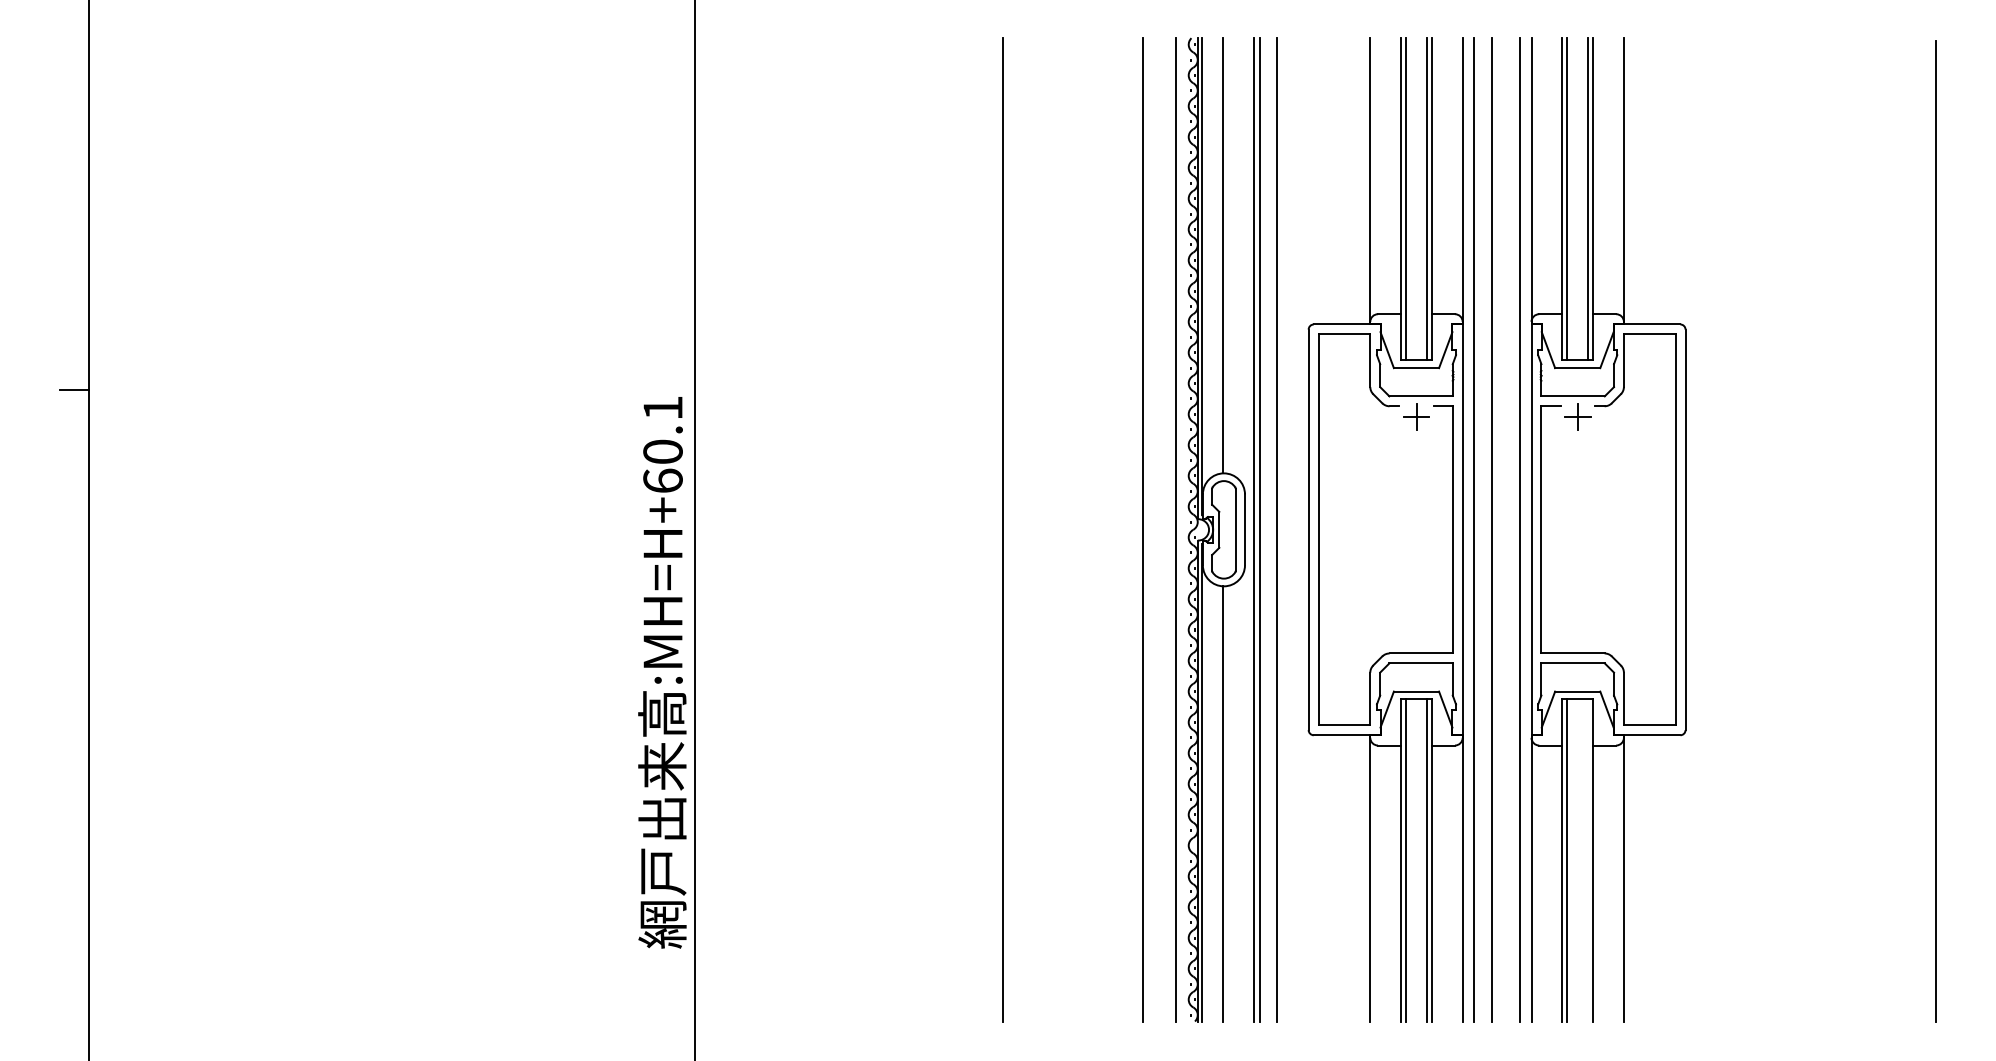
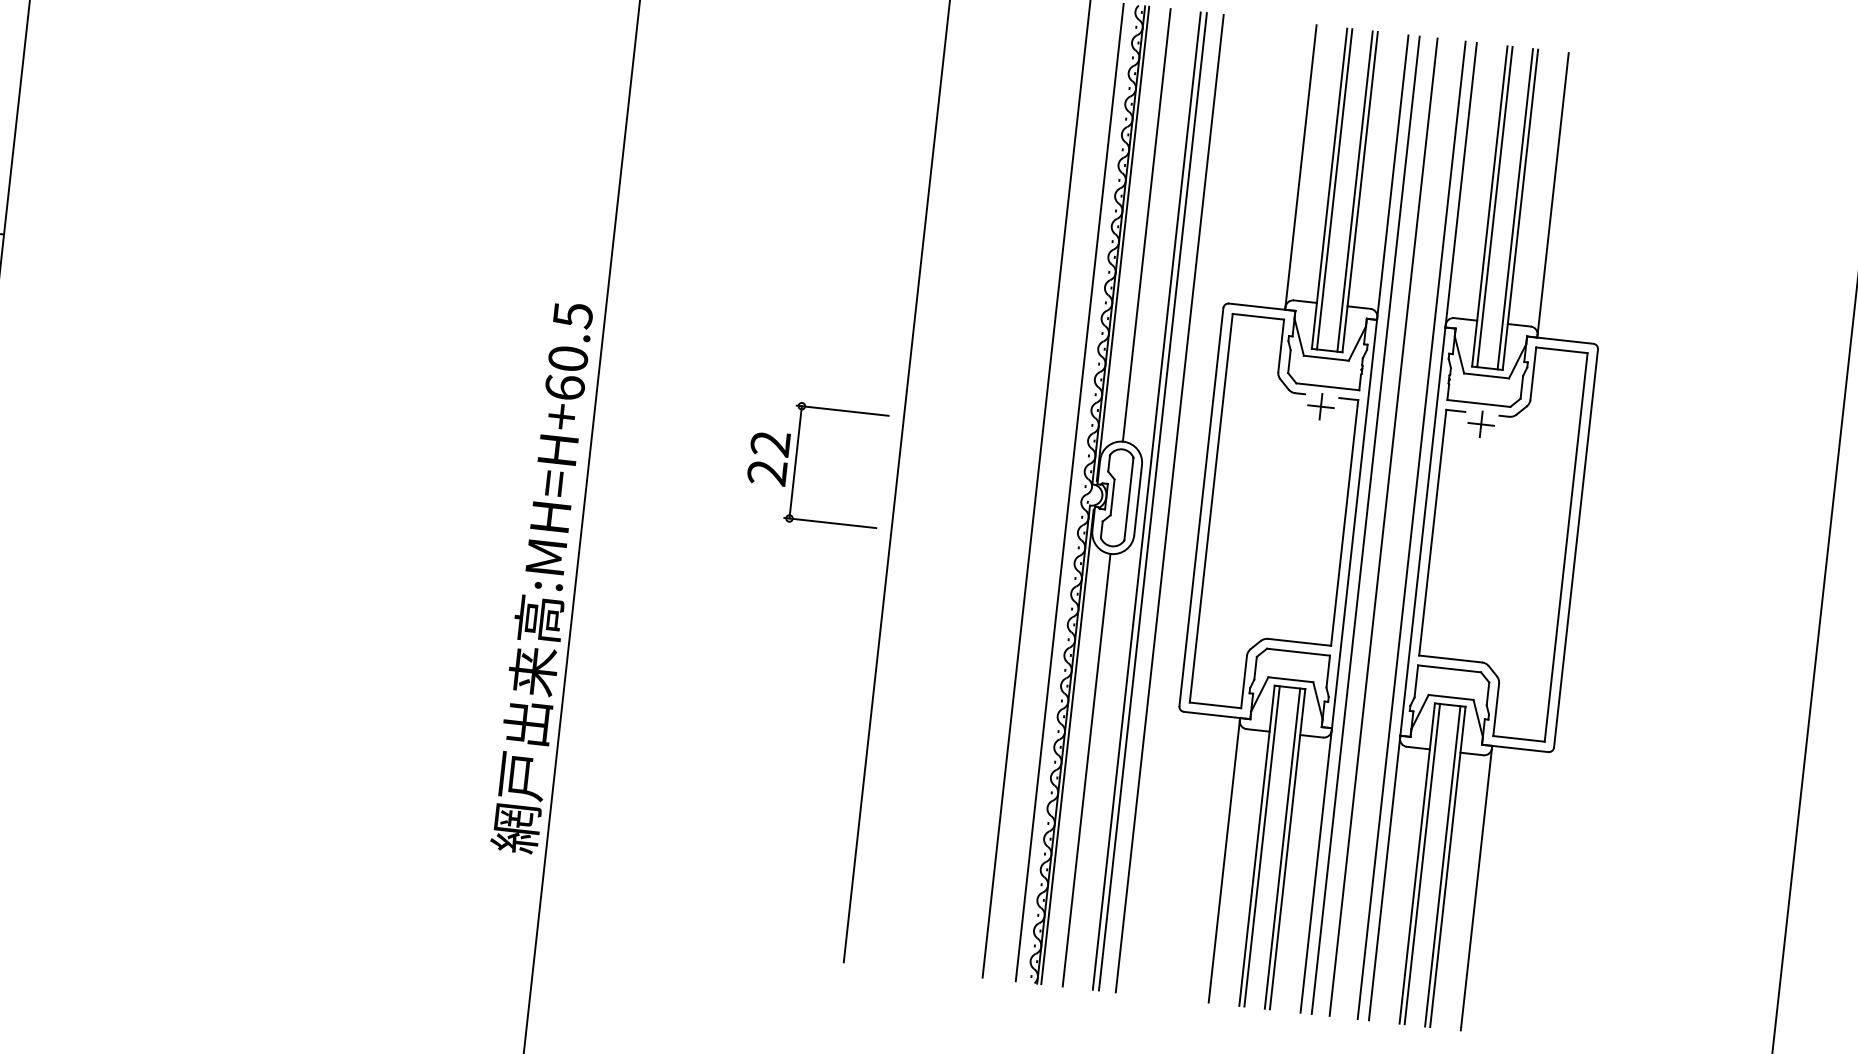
text: (662, 408) -> (572, 315), :MH=H+60.1 -> :MH=H+60.5
part: (900, 529) -> (795, 462), added
line: (1587, 860) -> (1442, 866), added

